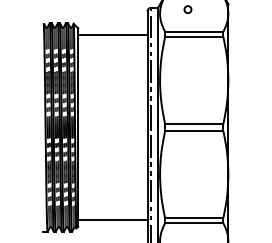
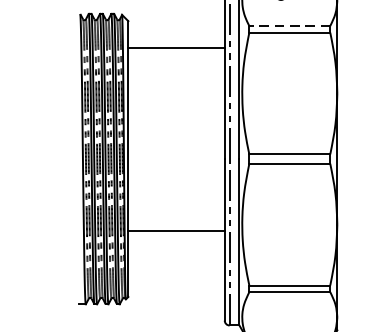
line: (193, 31) -> (288, 25), solid -> dashed
line: (112, 34) -> (176, 47), moved
line: (112, 220) -> (176, 231), moved

